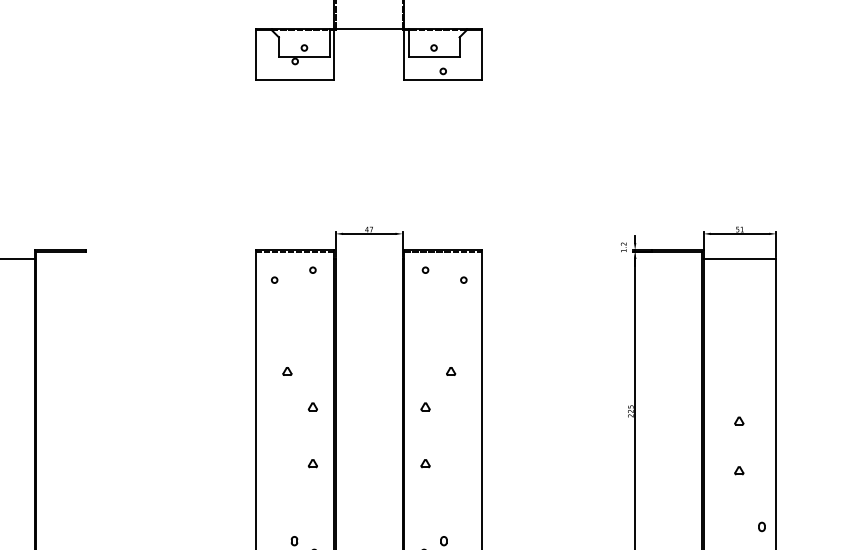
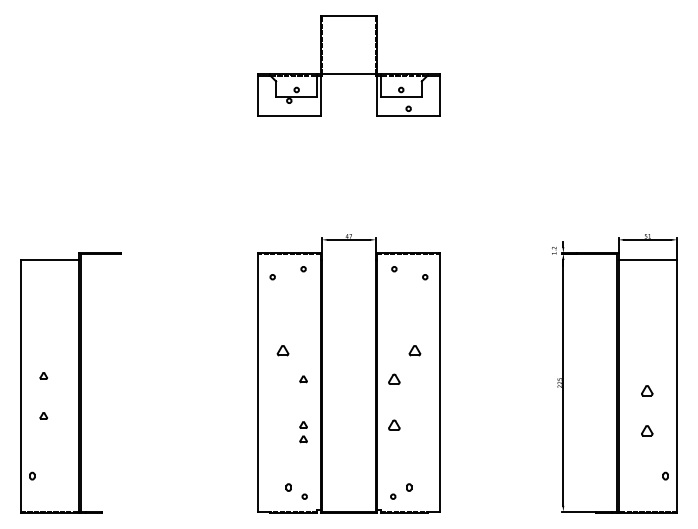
part: (286, 371) -> (282, 350), size x1.6
part: (450, 371) -> (414, 350), size x1.6
part: (425, 407) -> (394, 379), size x1.6
part: (739, 420) -> (647, 390), size x1.6
part: (425, 462) -> (394, 424), size x1.6
part: (739, 470) -> (647, 430), size x1.6
part: (312, 481) -> (303, 439), added

